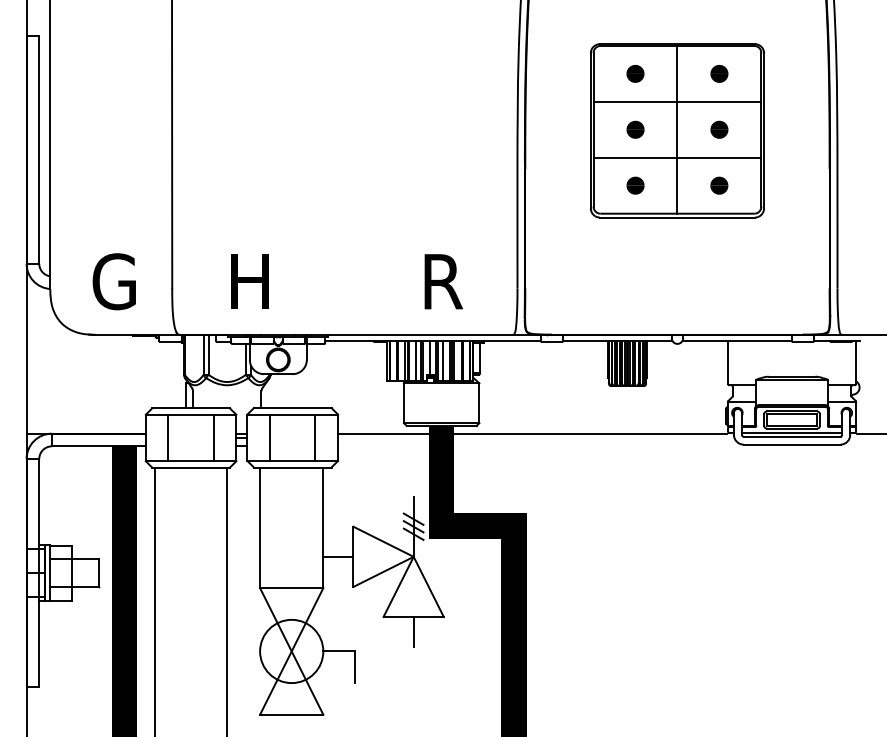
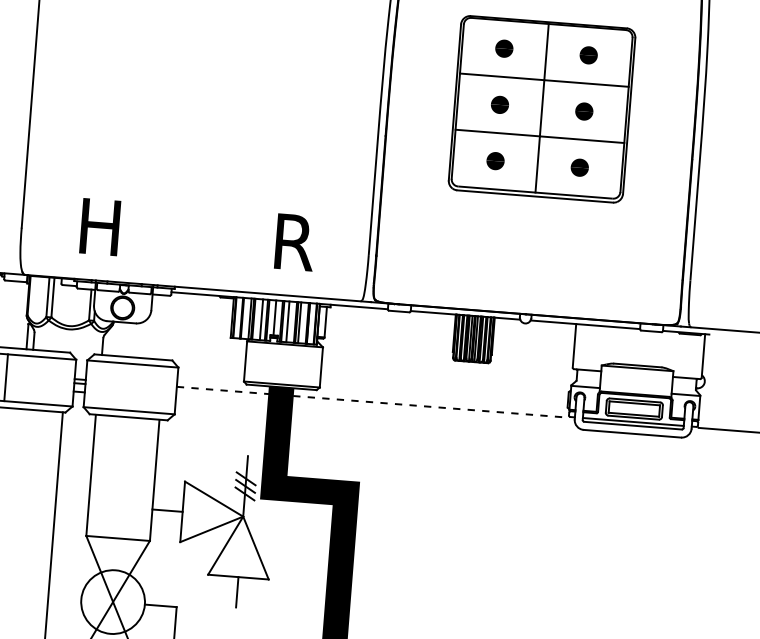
line: (533, 433) -> (373, 402), solid -> dashed
line: (213, 437) -> (51, 380), removed
line: (270, 437) -> (108, 385), removed
line: (315, 437) -> (153, 388), removed

